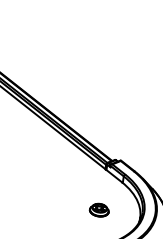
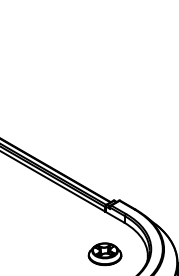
part: (98, 210) -> (104, 254), size x1.67

